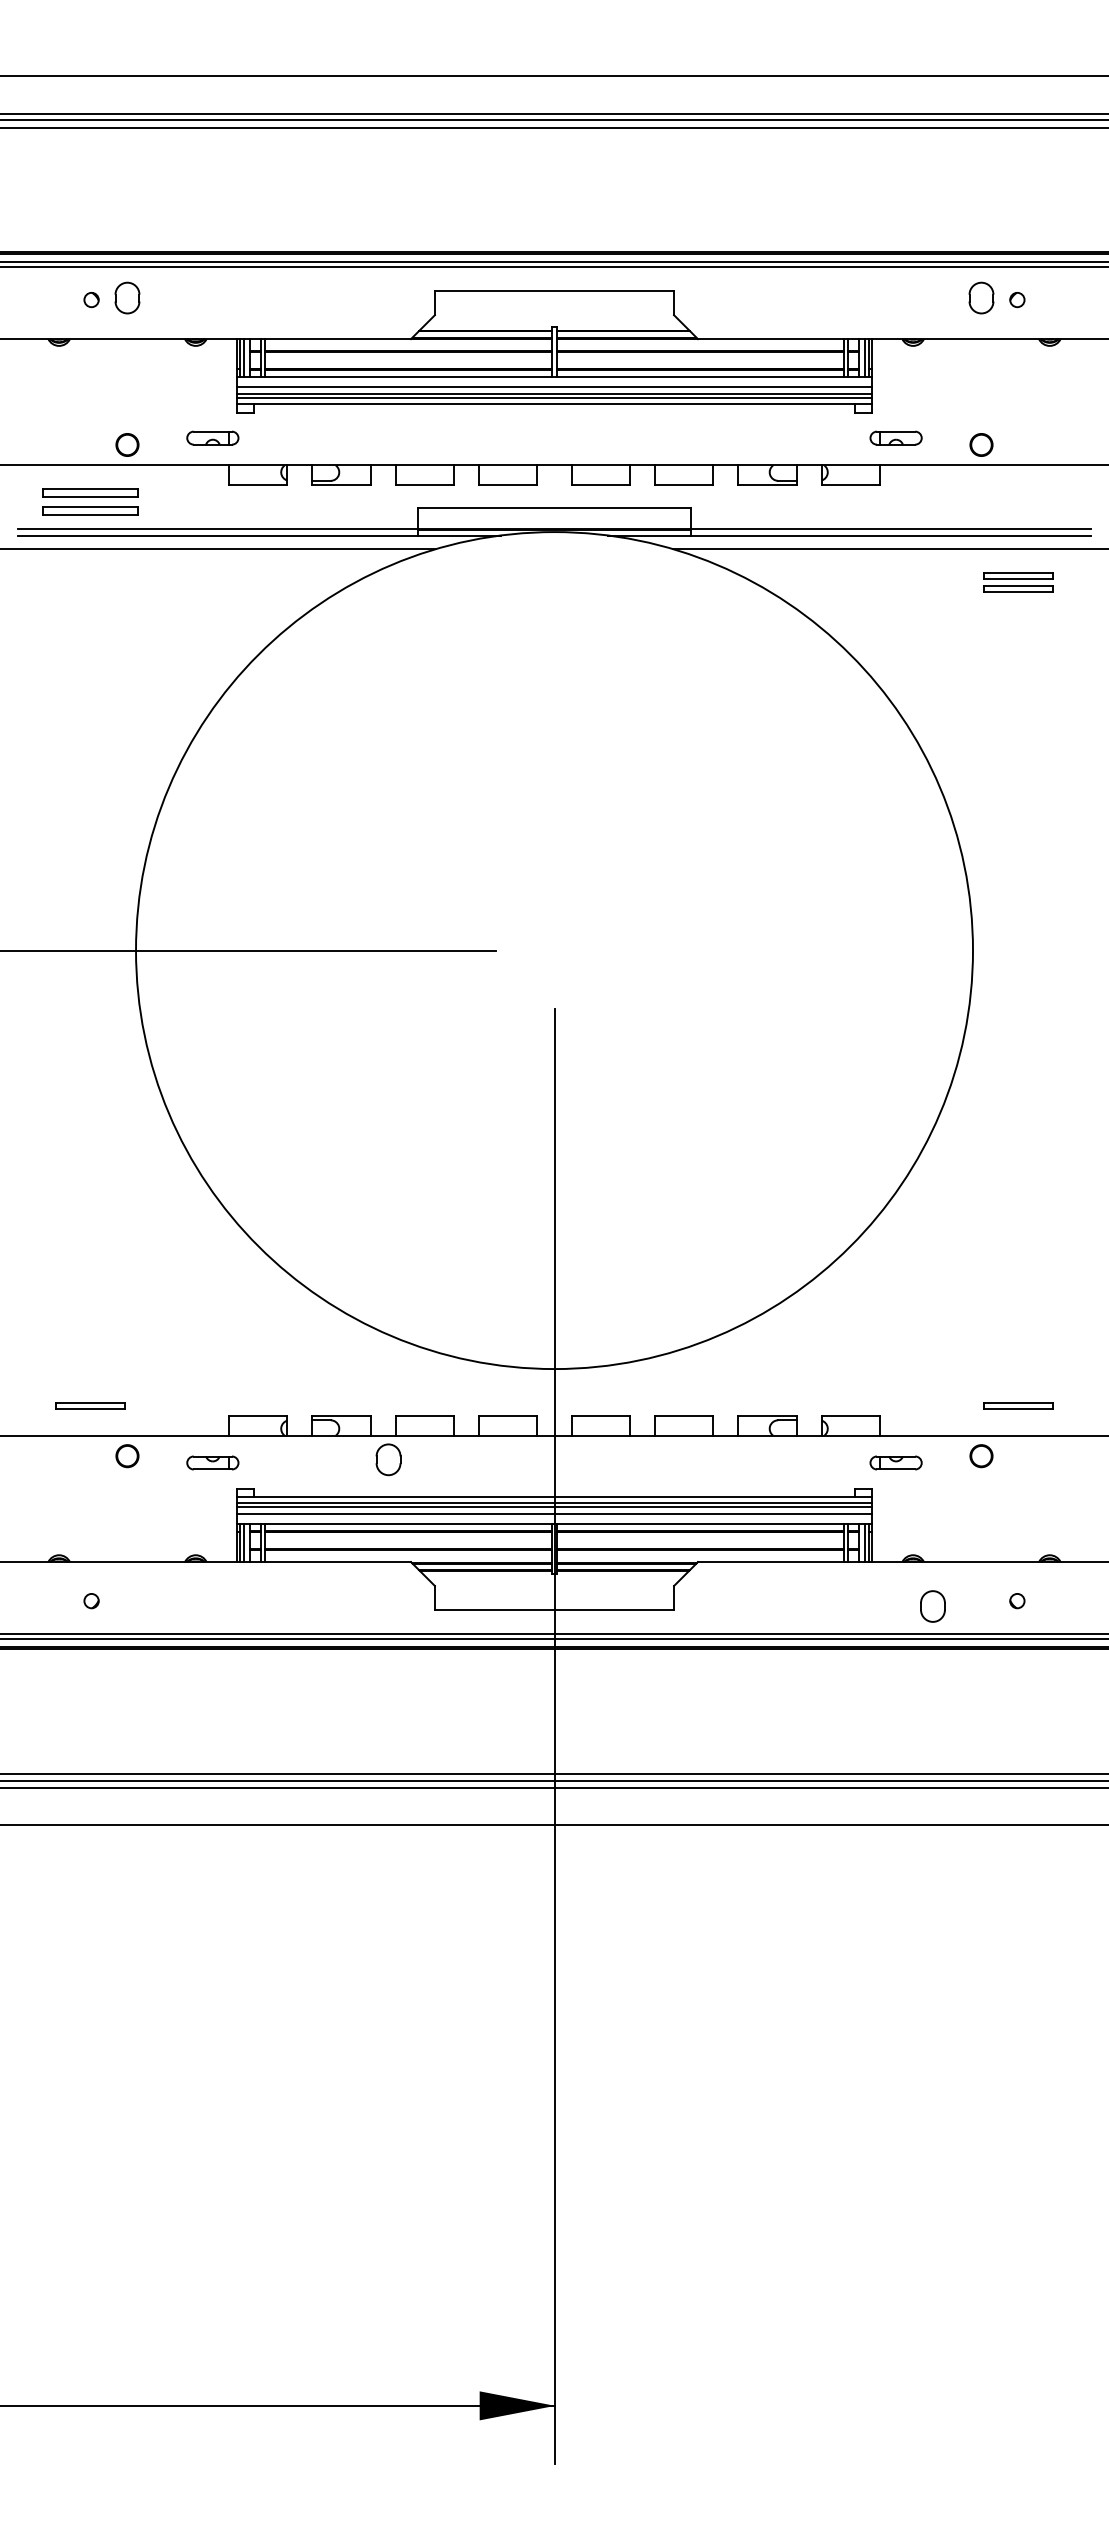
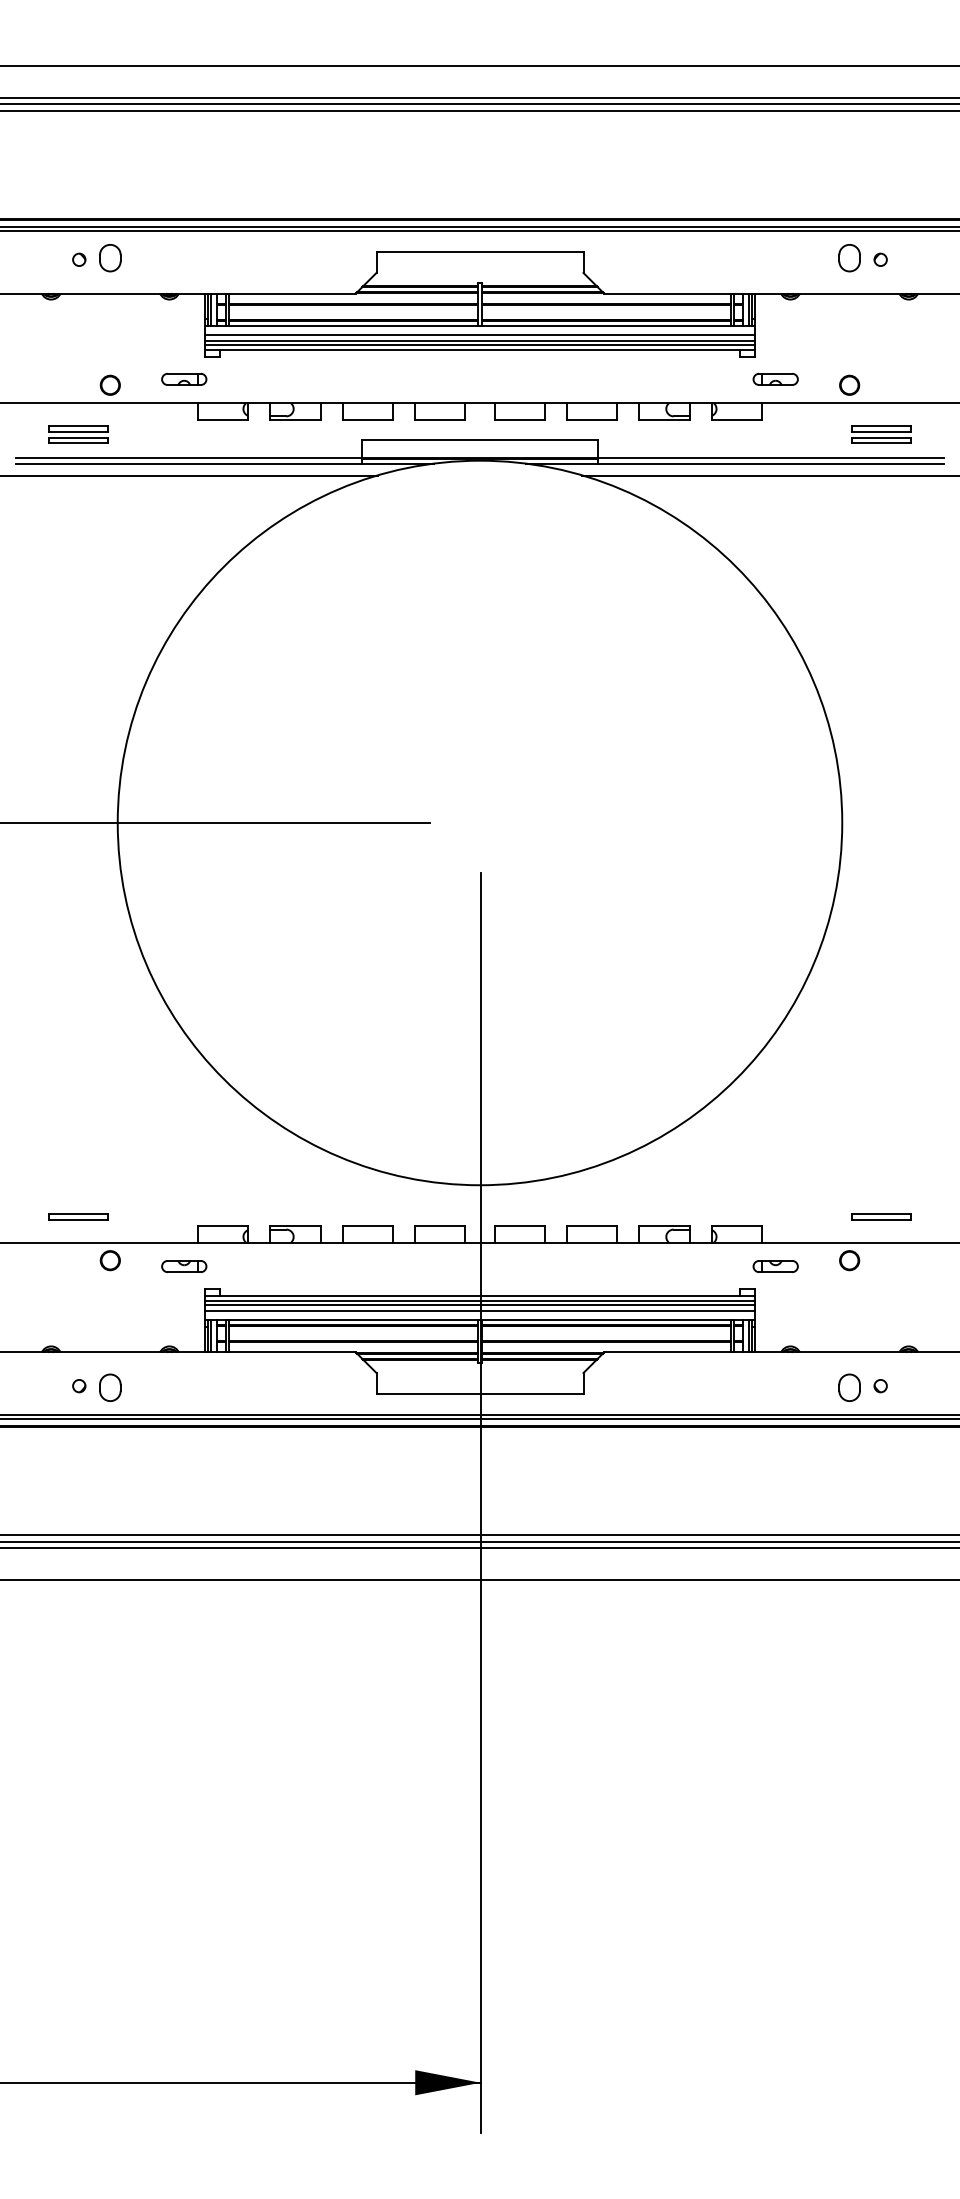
part: (90, 501) -> (78, 434), size x0.71
part: (1018, 582) -> (881, 434), moved
part: (388, 1459) -> (110, 1387), moved
part: (932, 1606) -> (849, 1387), moved

